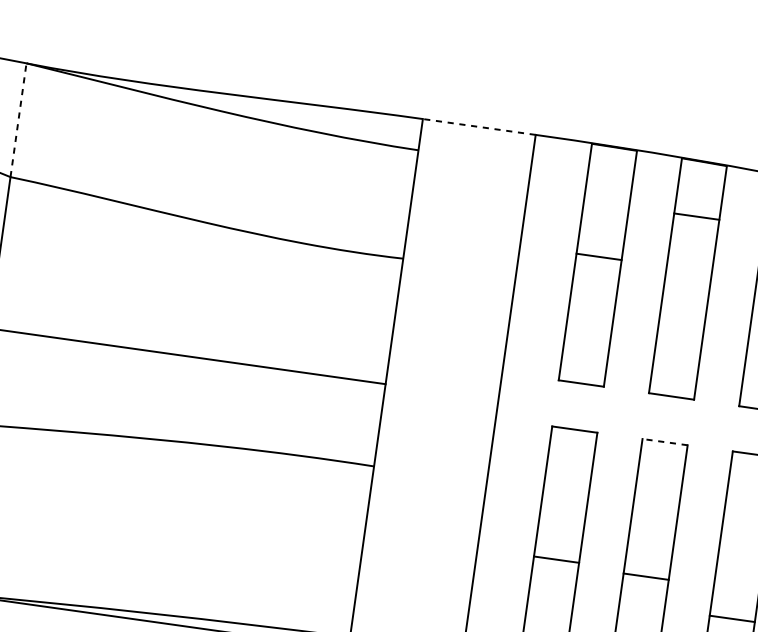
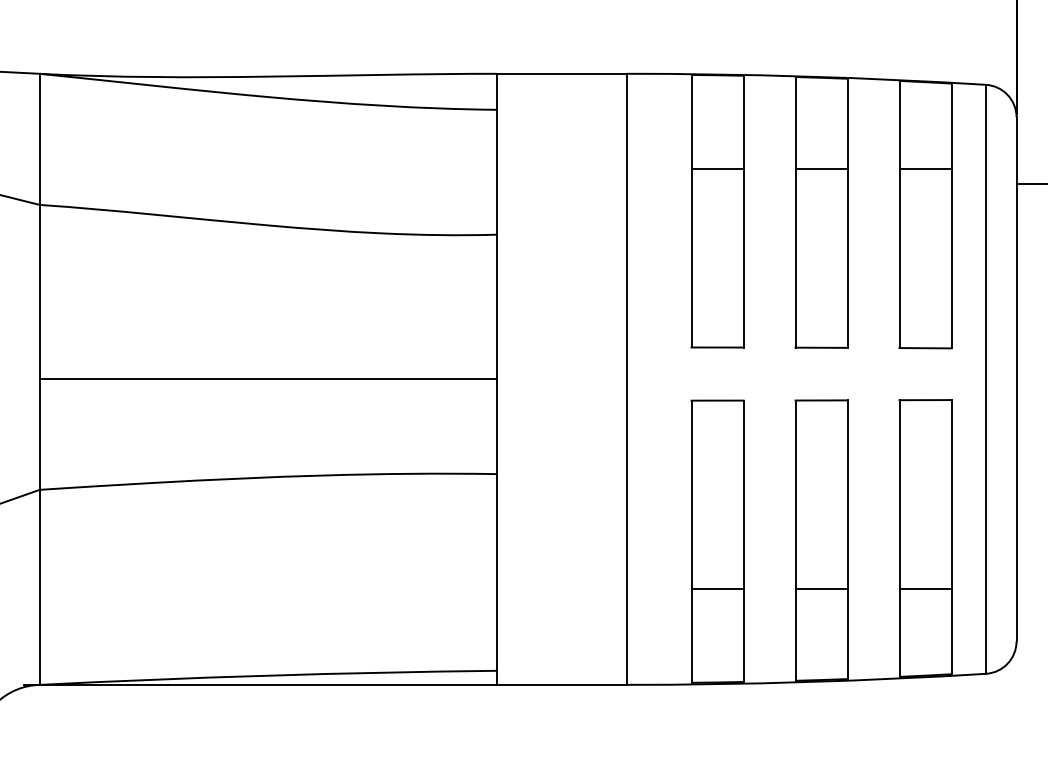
line: (18, 120) -> (39, 139), dashed -> solid
line: (479, 126) -> (561, 73), dashed -> solid
line: (696, 216) -> (821, 168), moved
line: (599, 256) -> (717, 168), moved
line: (665, 442) -> (821, 400), dashed -> solid
line: (556, 559) -> (717, 589), moved
line: (646, 576) -> (821, 589), moved

